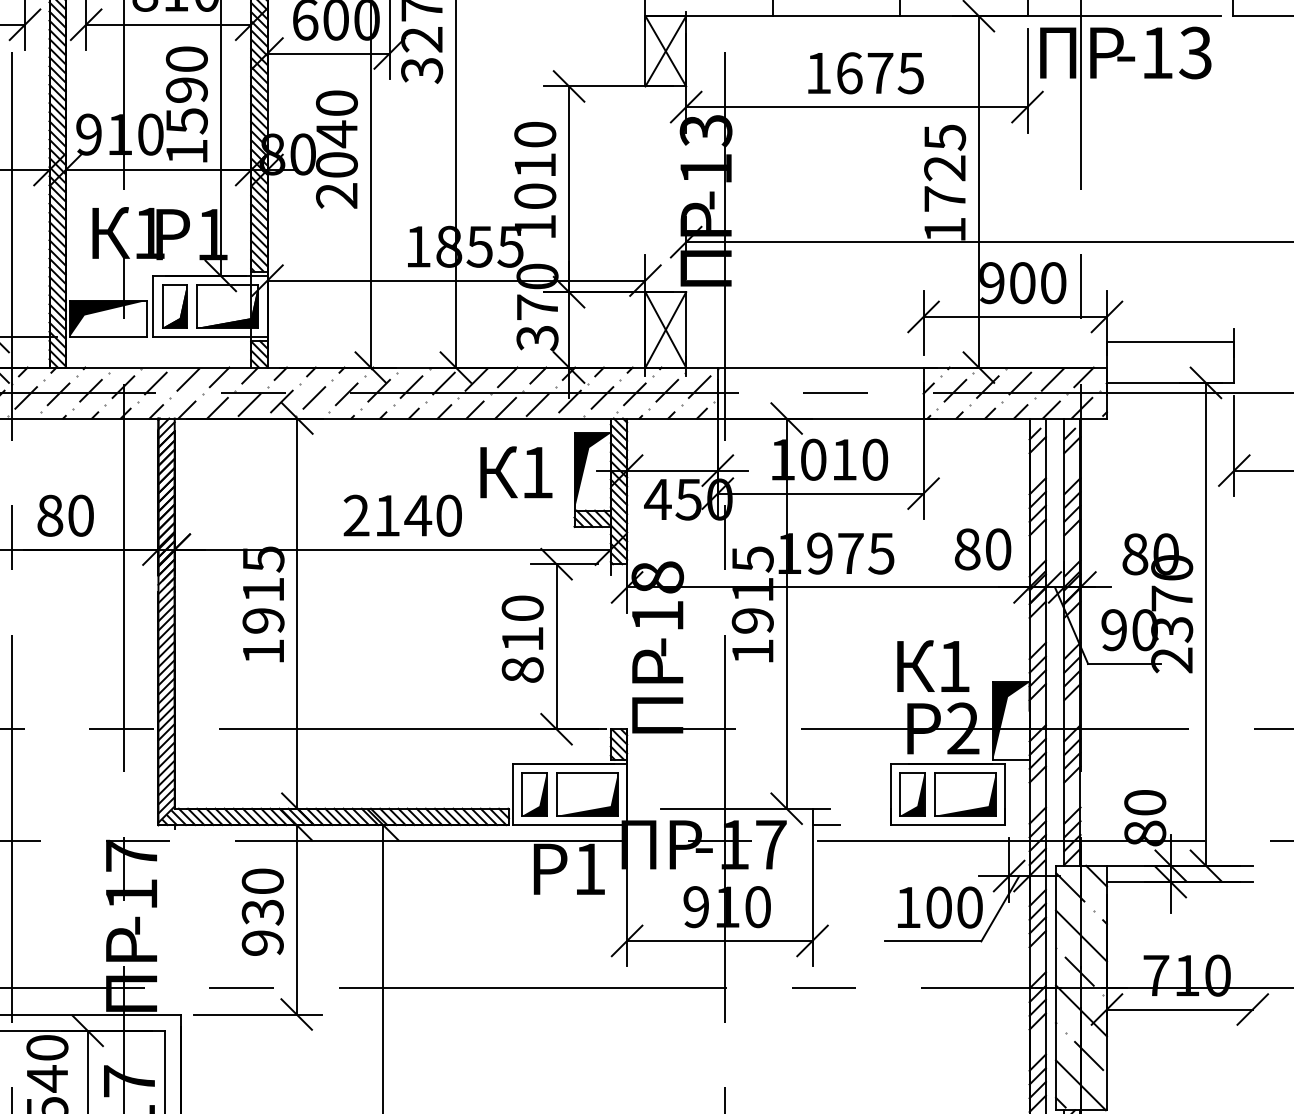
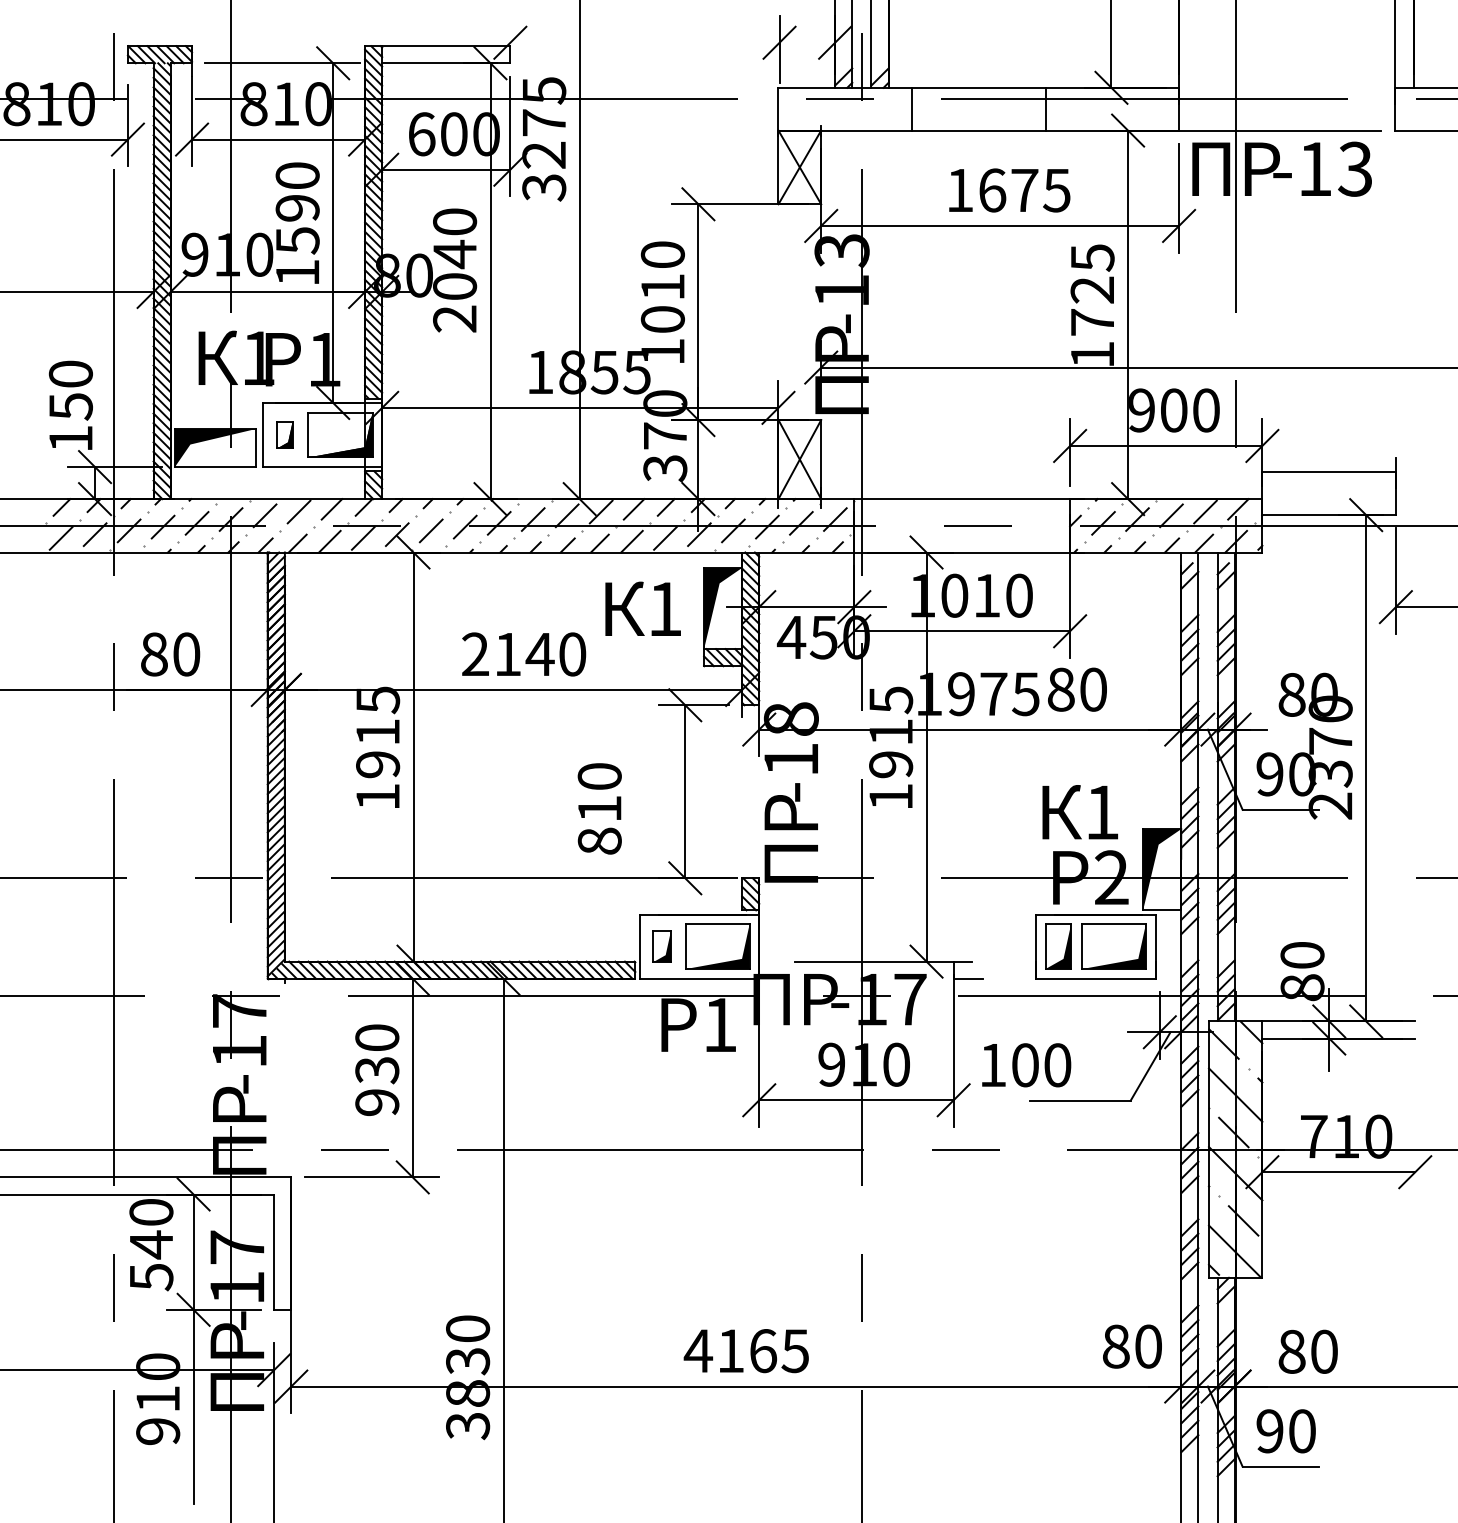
part: (174, 305) -> (284, 434), size x0.6
text: (983, 549) -> (1077, 689), moved
text: (522, 638) -> (599, 808), moved
part: (533, 794) -> (661, 946), size x0.7
text: (940, 907) -> (1026, 1065), moved

